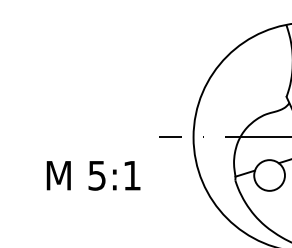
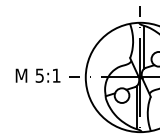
text: (92, 175) -> (37, 75), moved

